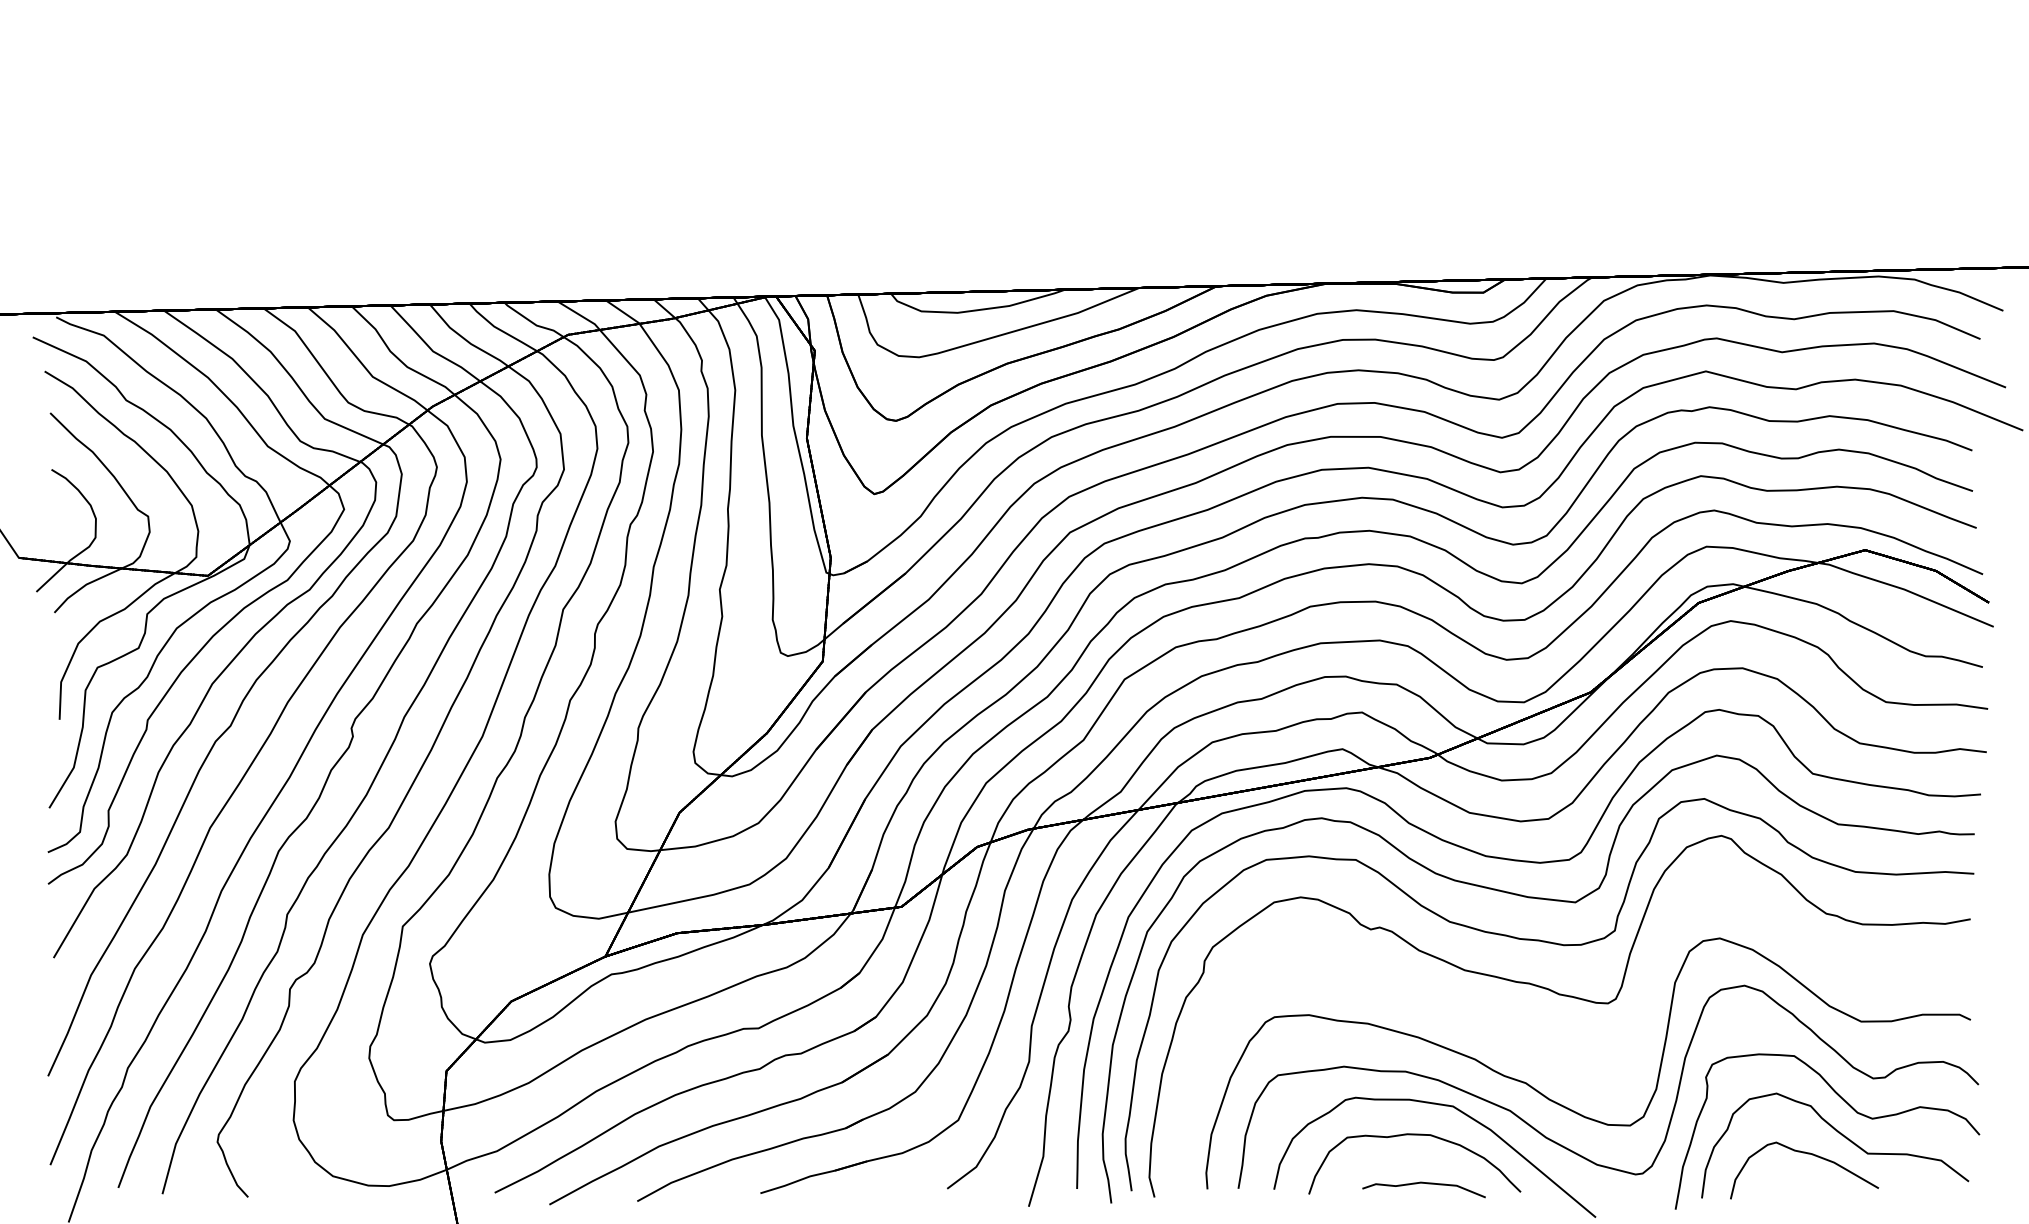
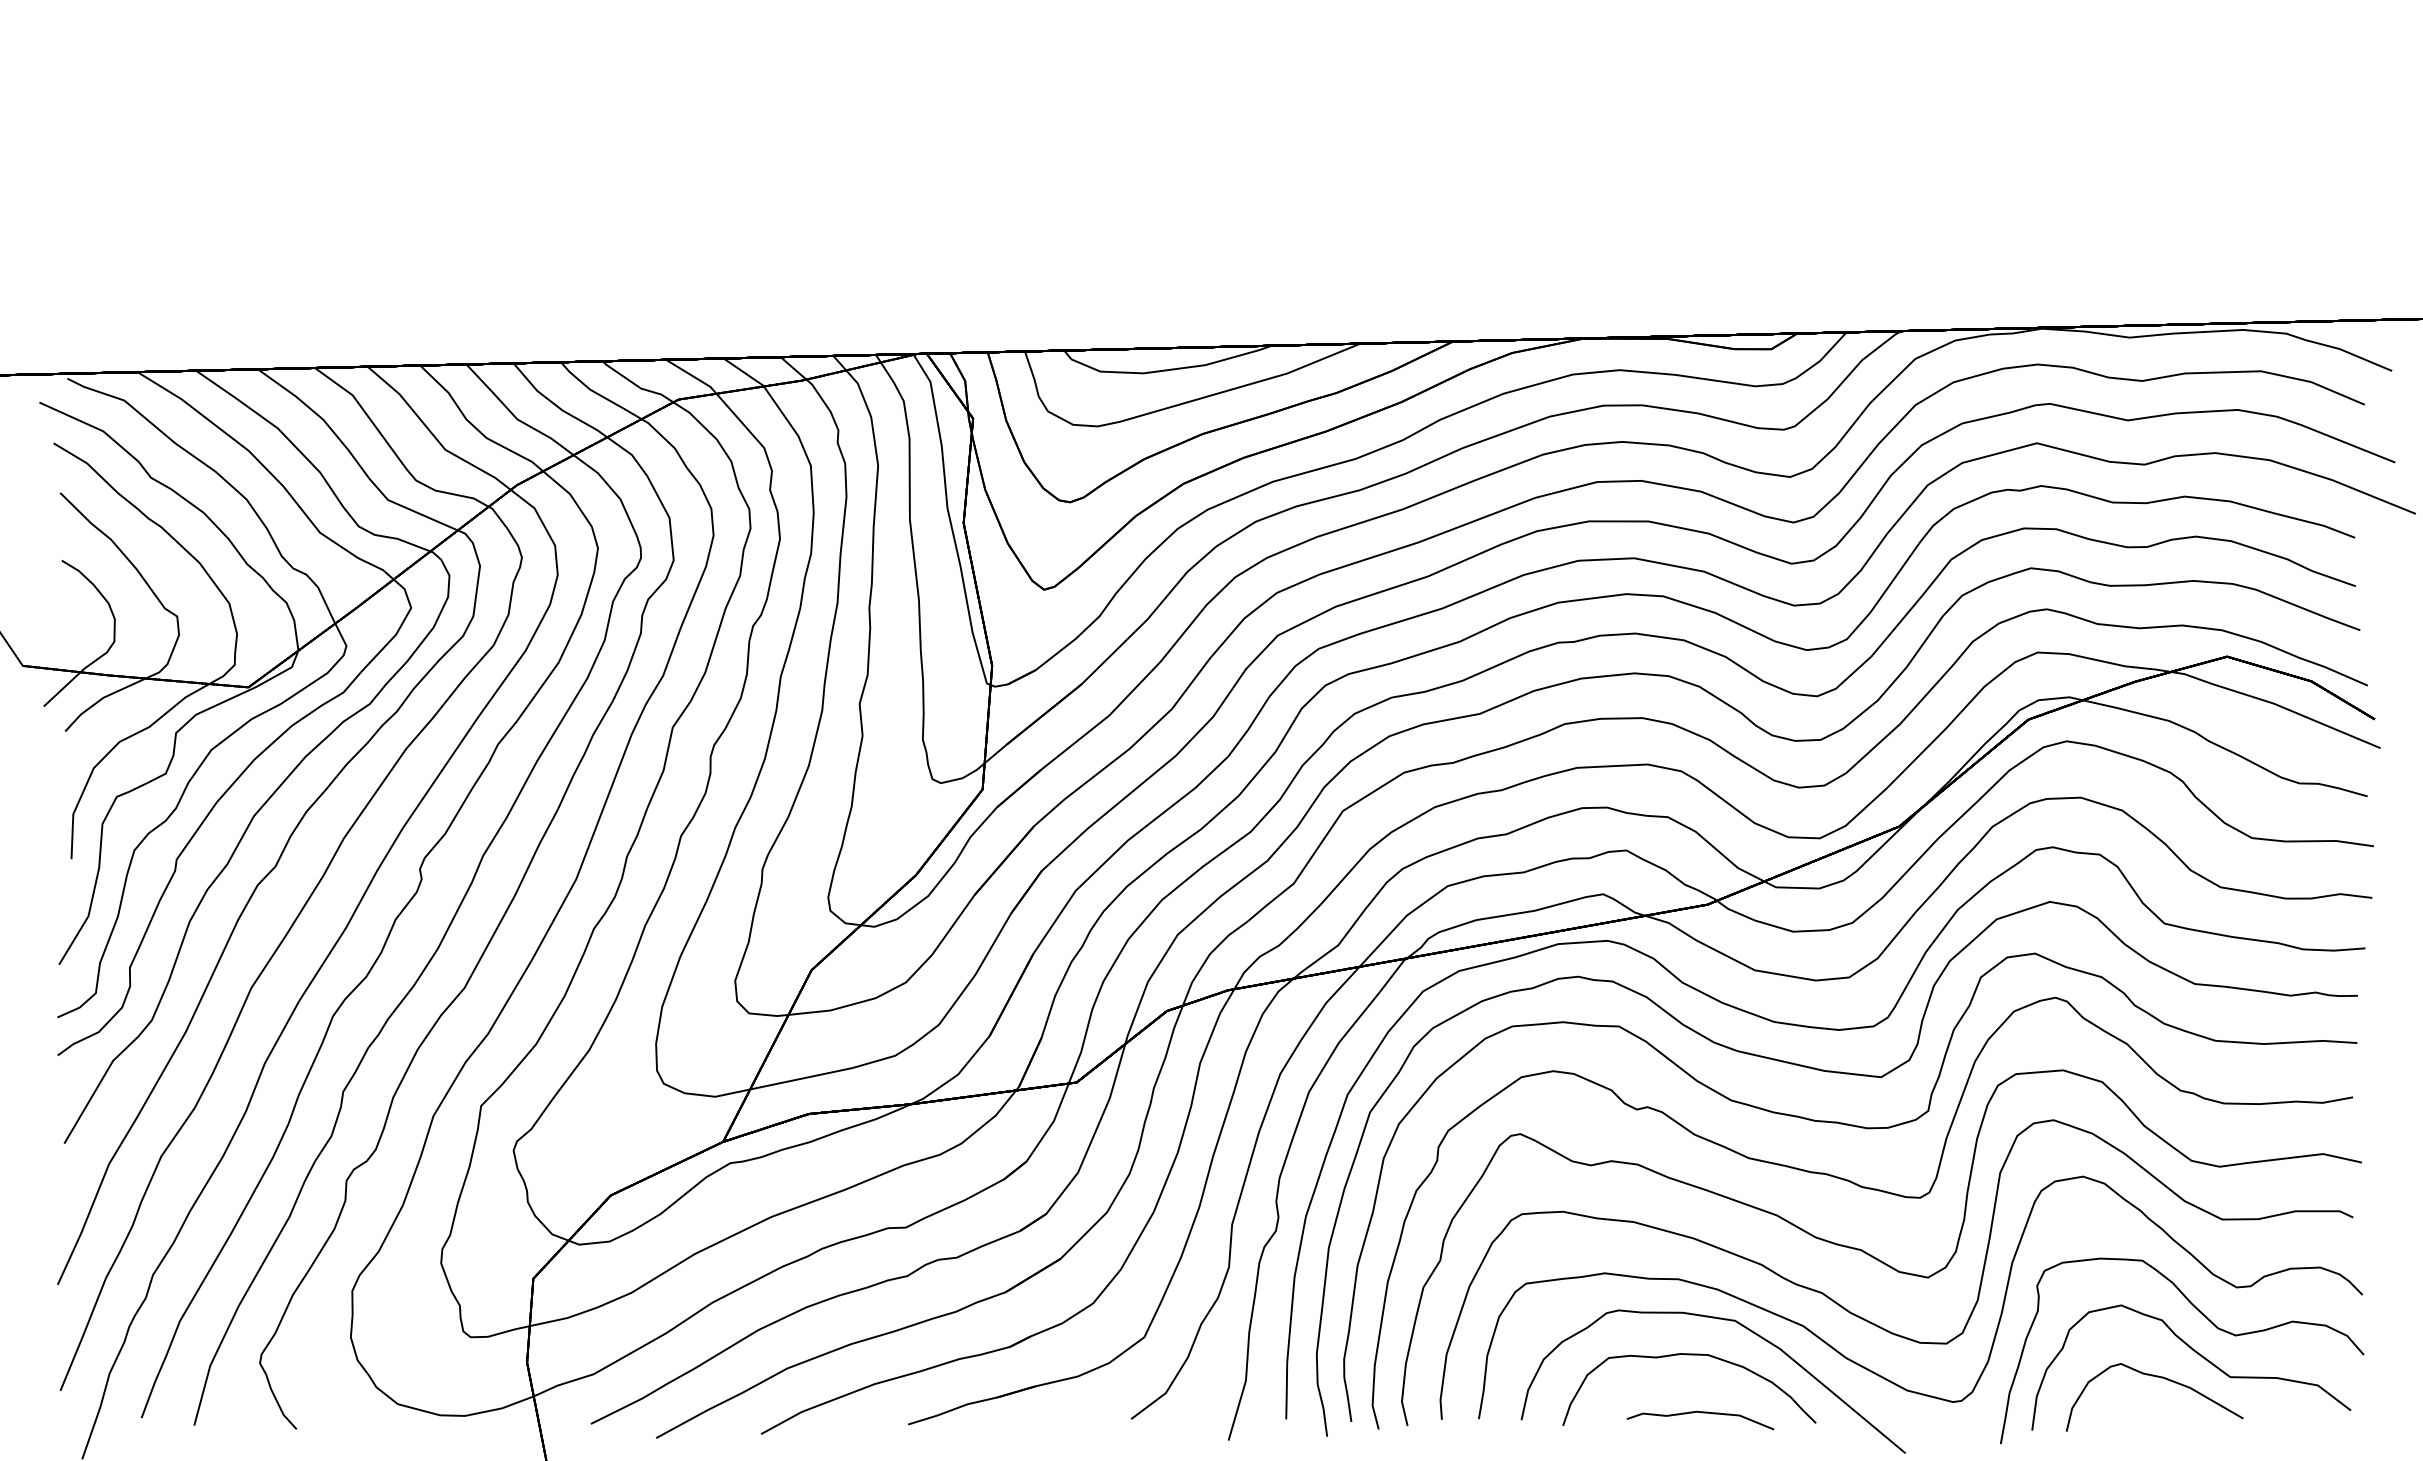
part: (1571, 1053) -> (1876, 1257), added

